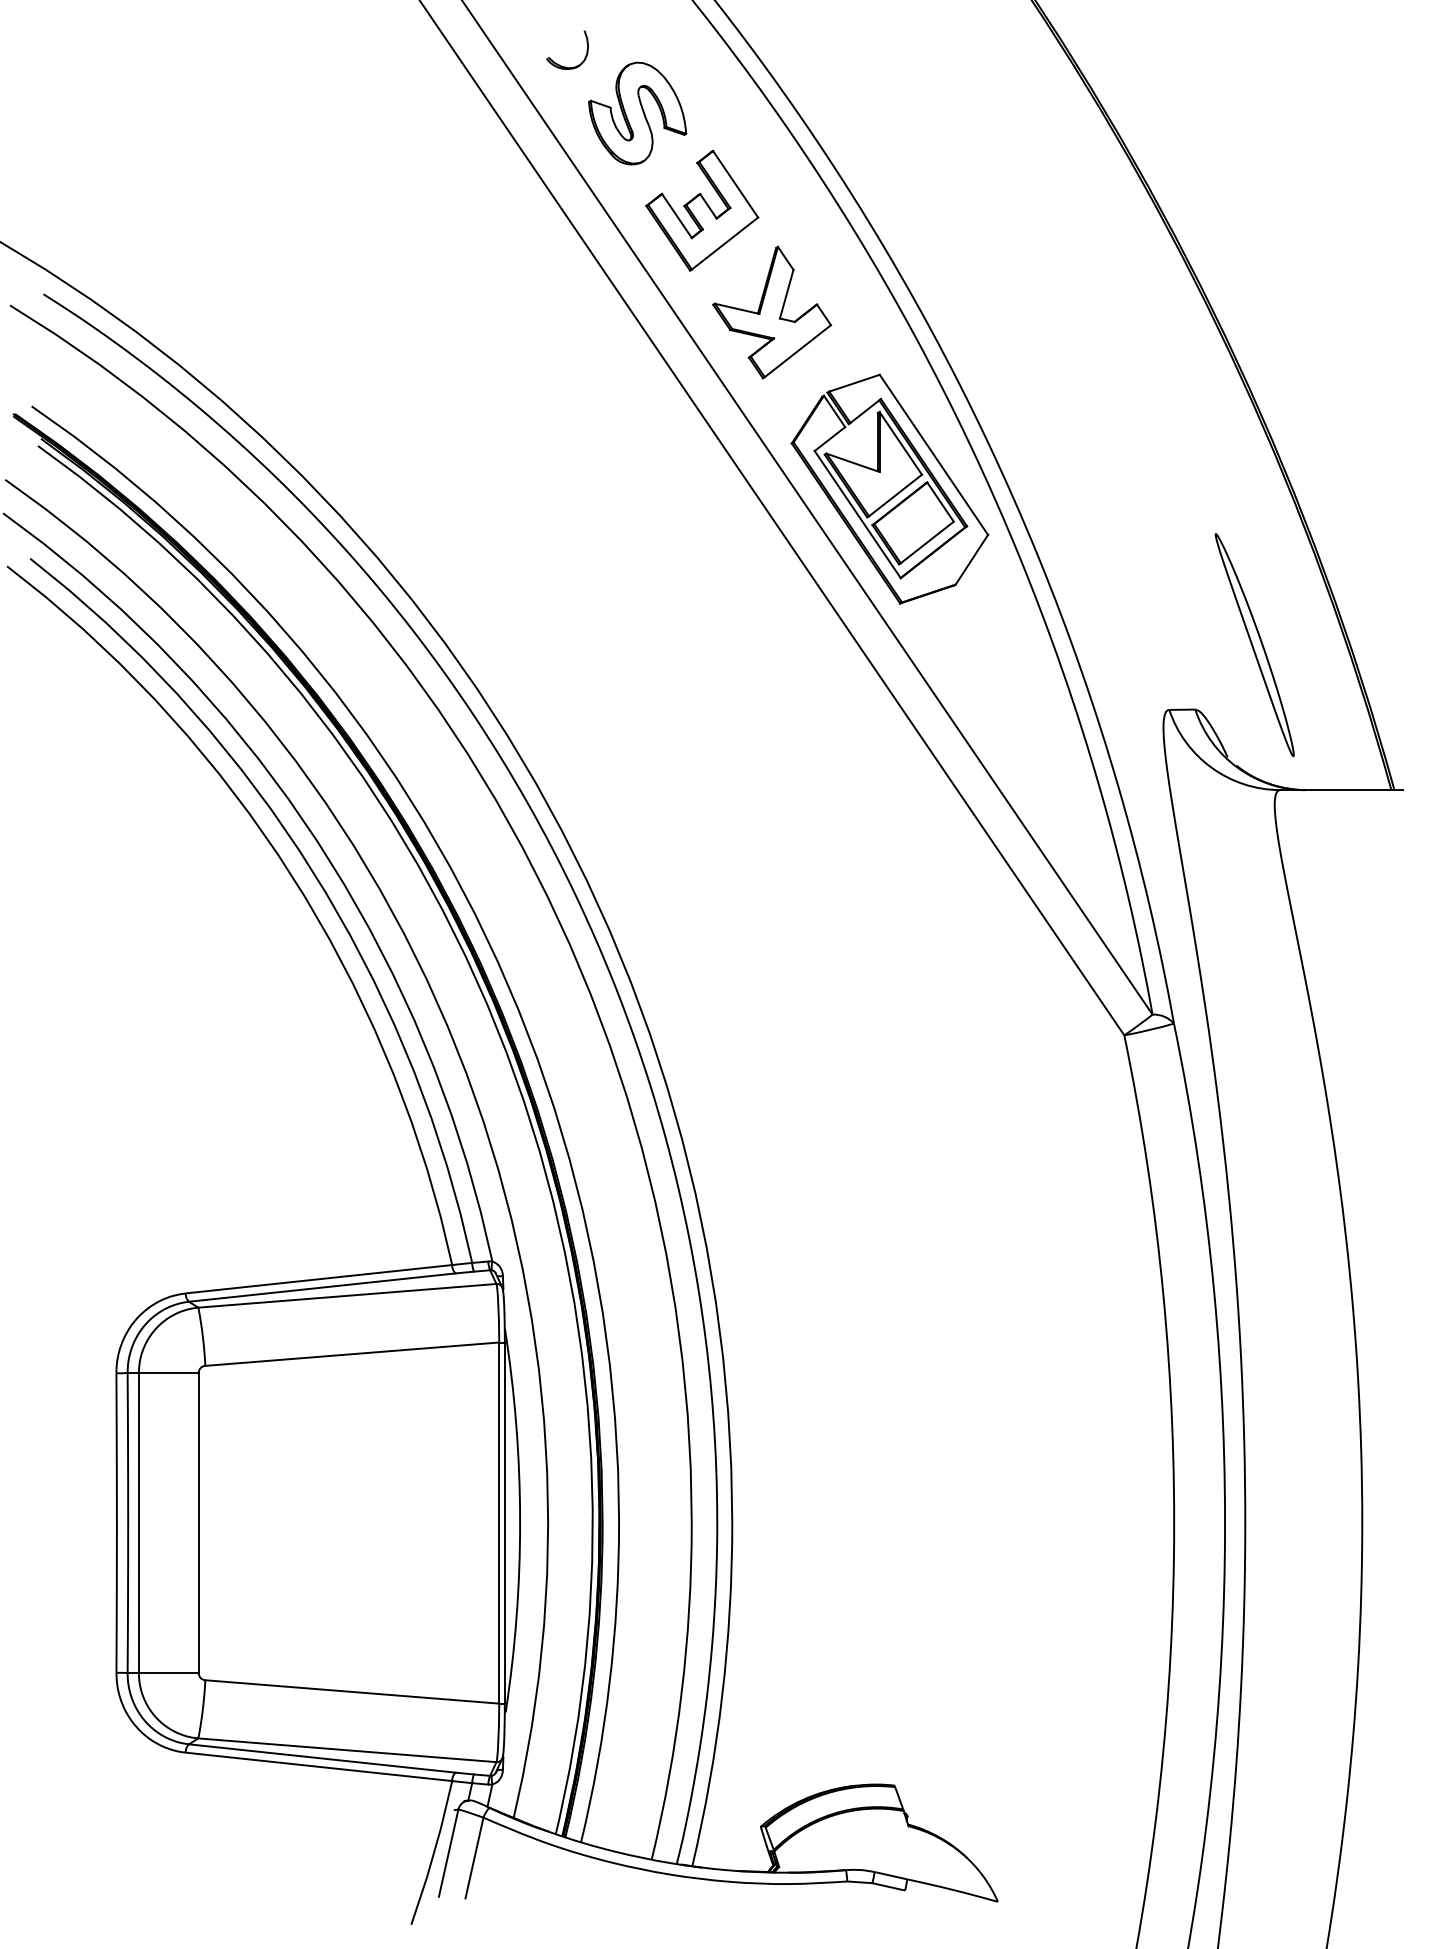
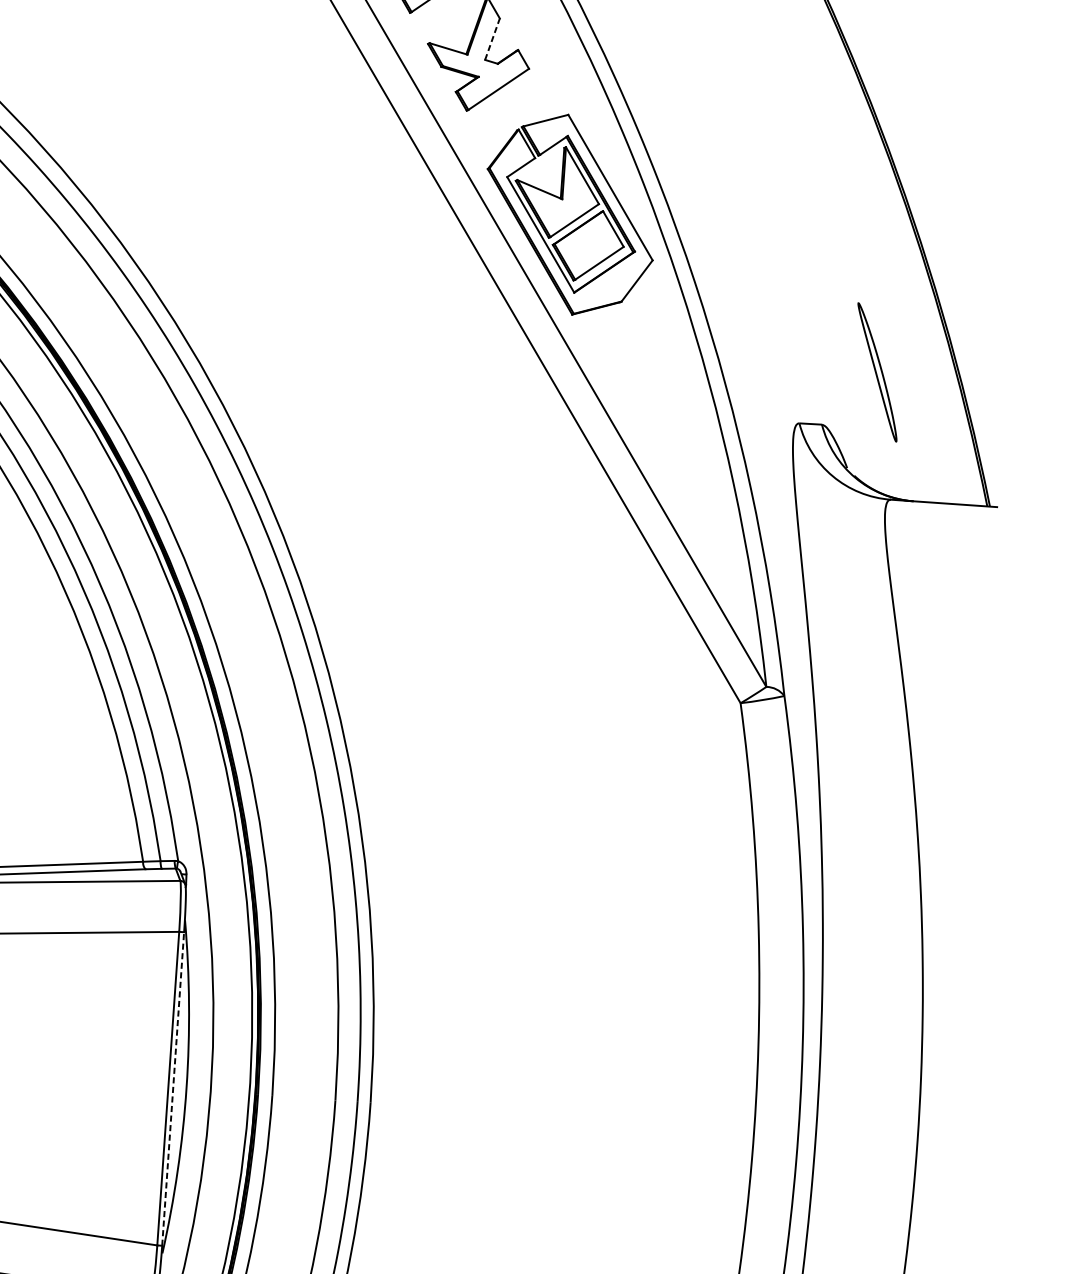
line: (786, 293) -> (492, 38), solid -> dashed
part: (1254, 645) -> (877, 372), size x0.7
line: (504, 1523) -> (172, 1089), solid -> dashed

